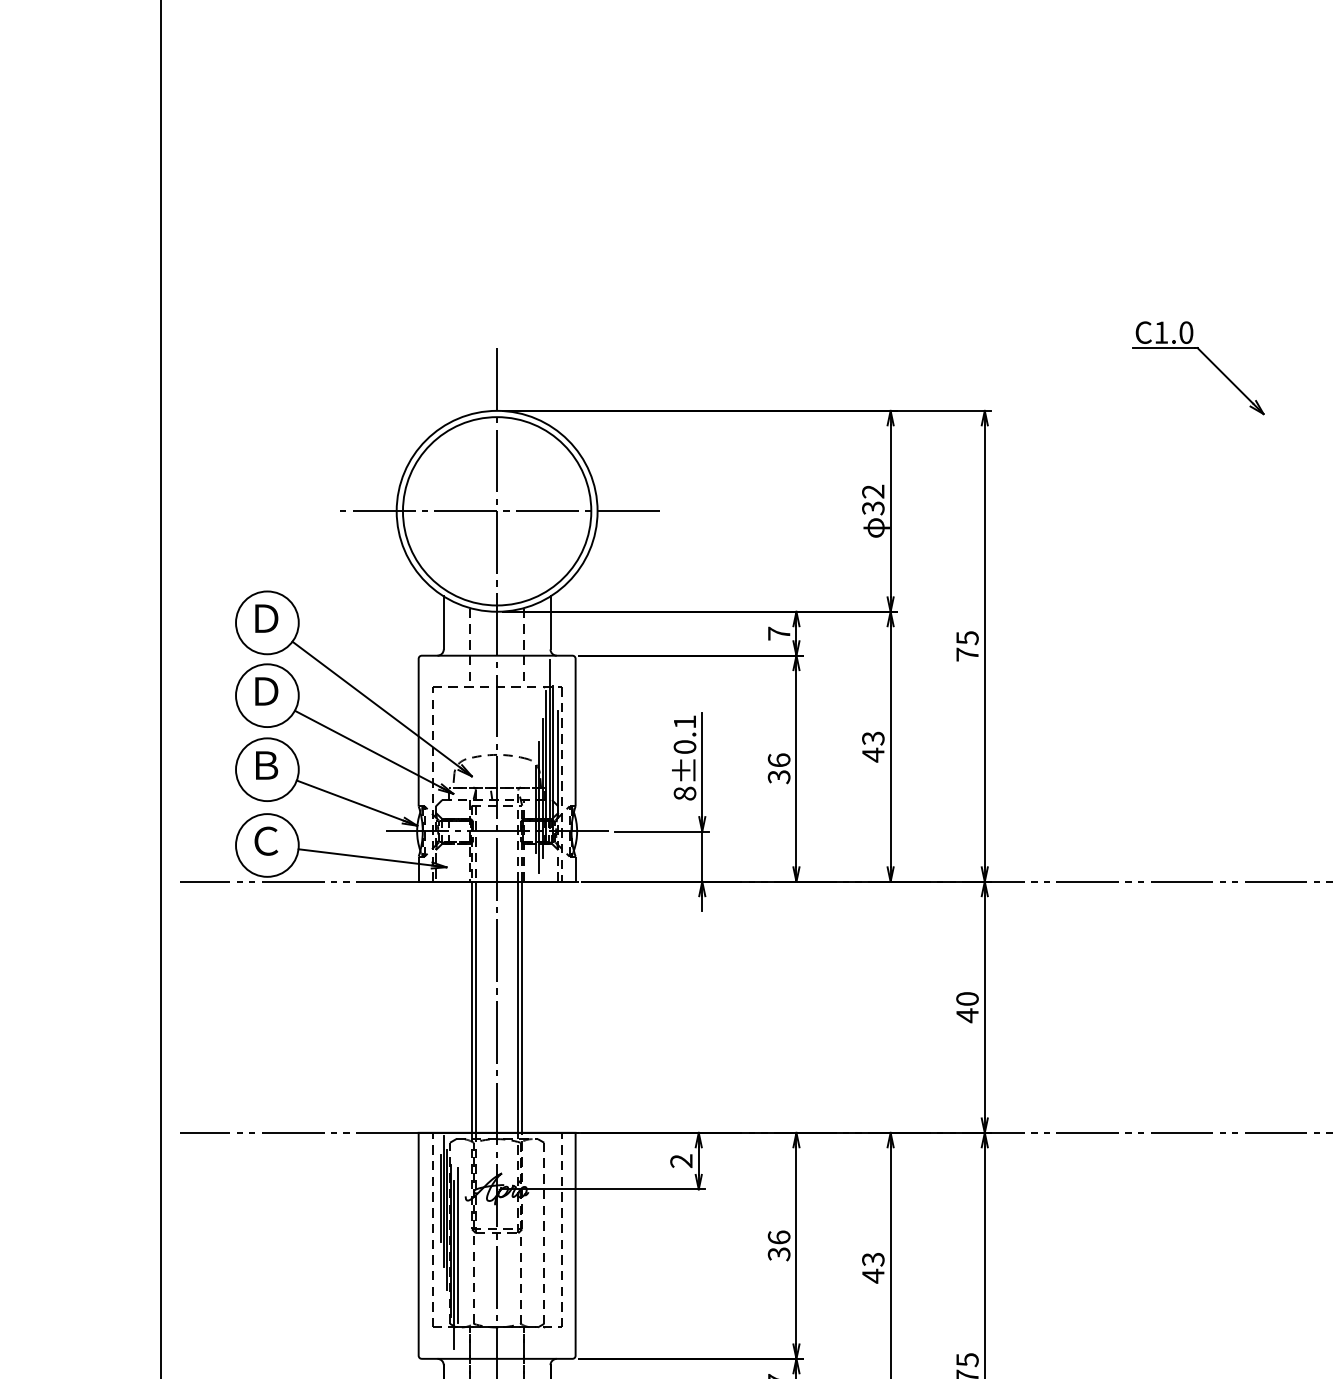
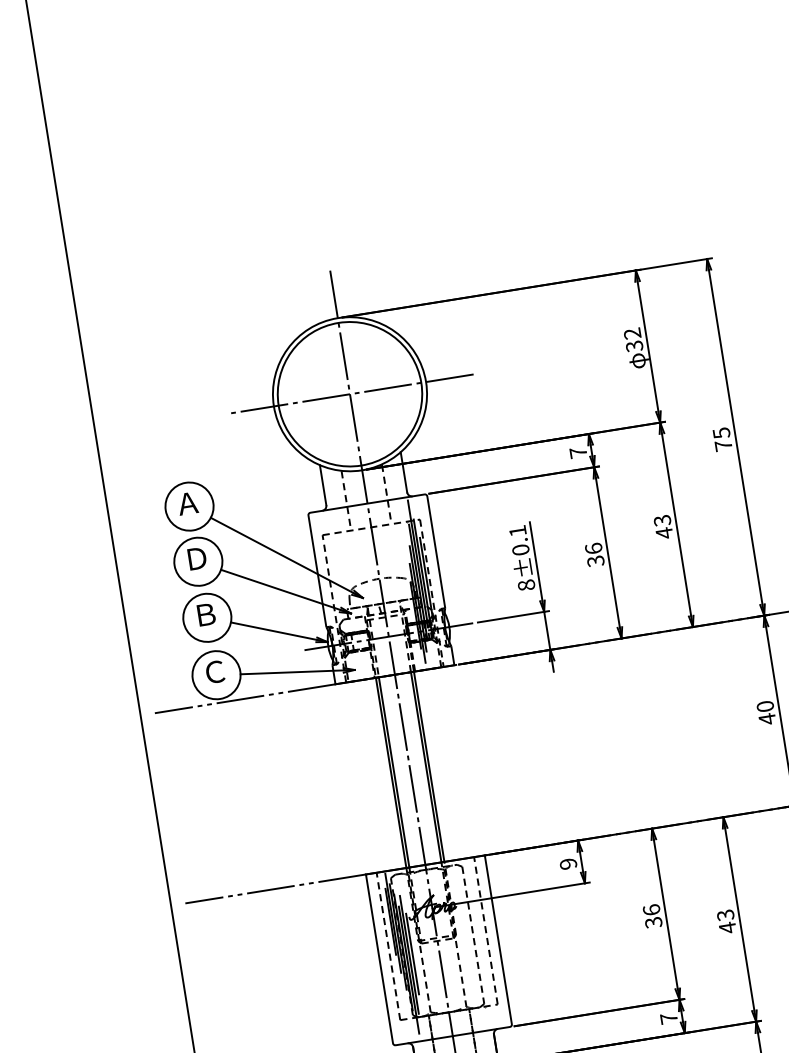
text: (265, 618) -> (187, 503), Ｄ -> Ａ
text: (681, 1161) -> (568, 864), 2 -> 9
line: (462, 1244) -> (412, 953), added

